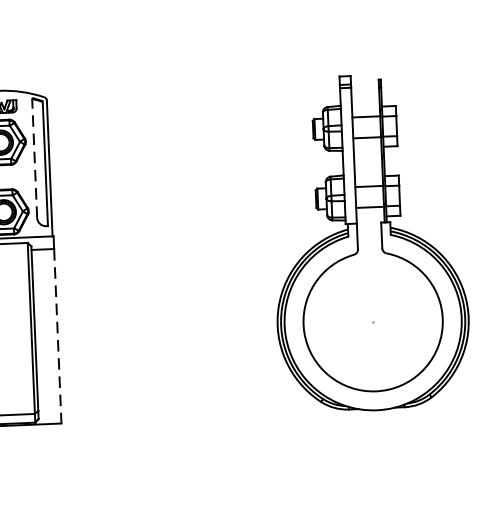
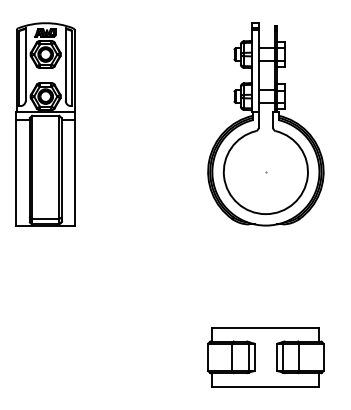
line: (34, 157) -> (65, 64), dashed -> solid
line: (58, 335) -> (75, 172), dashed -> solid

